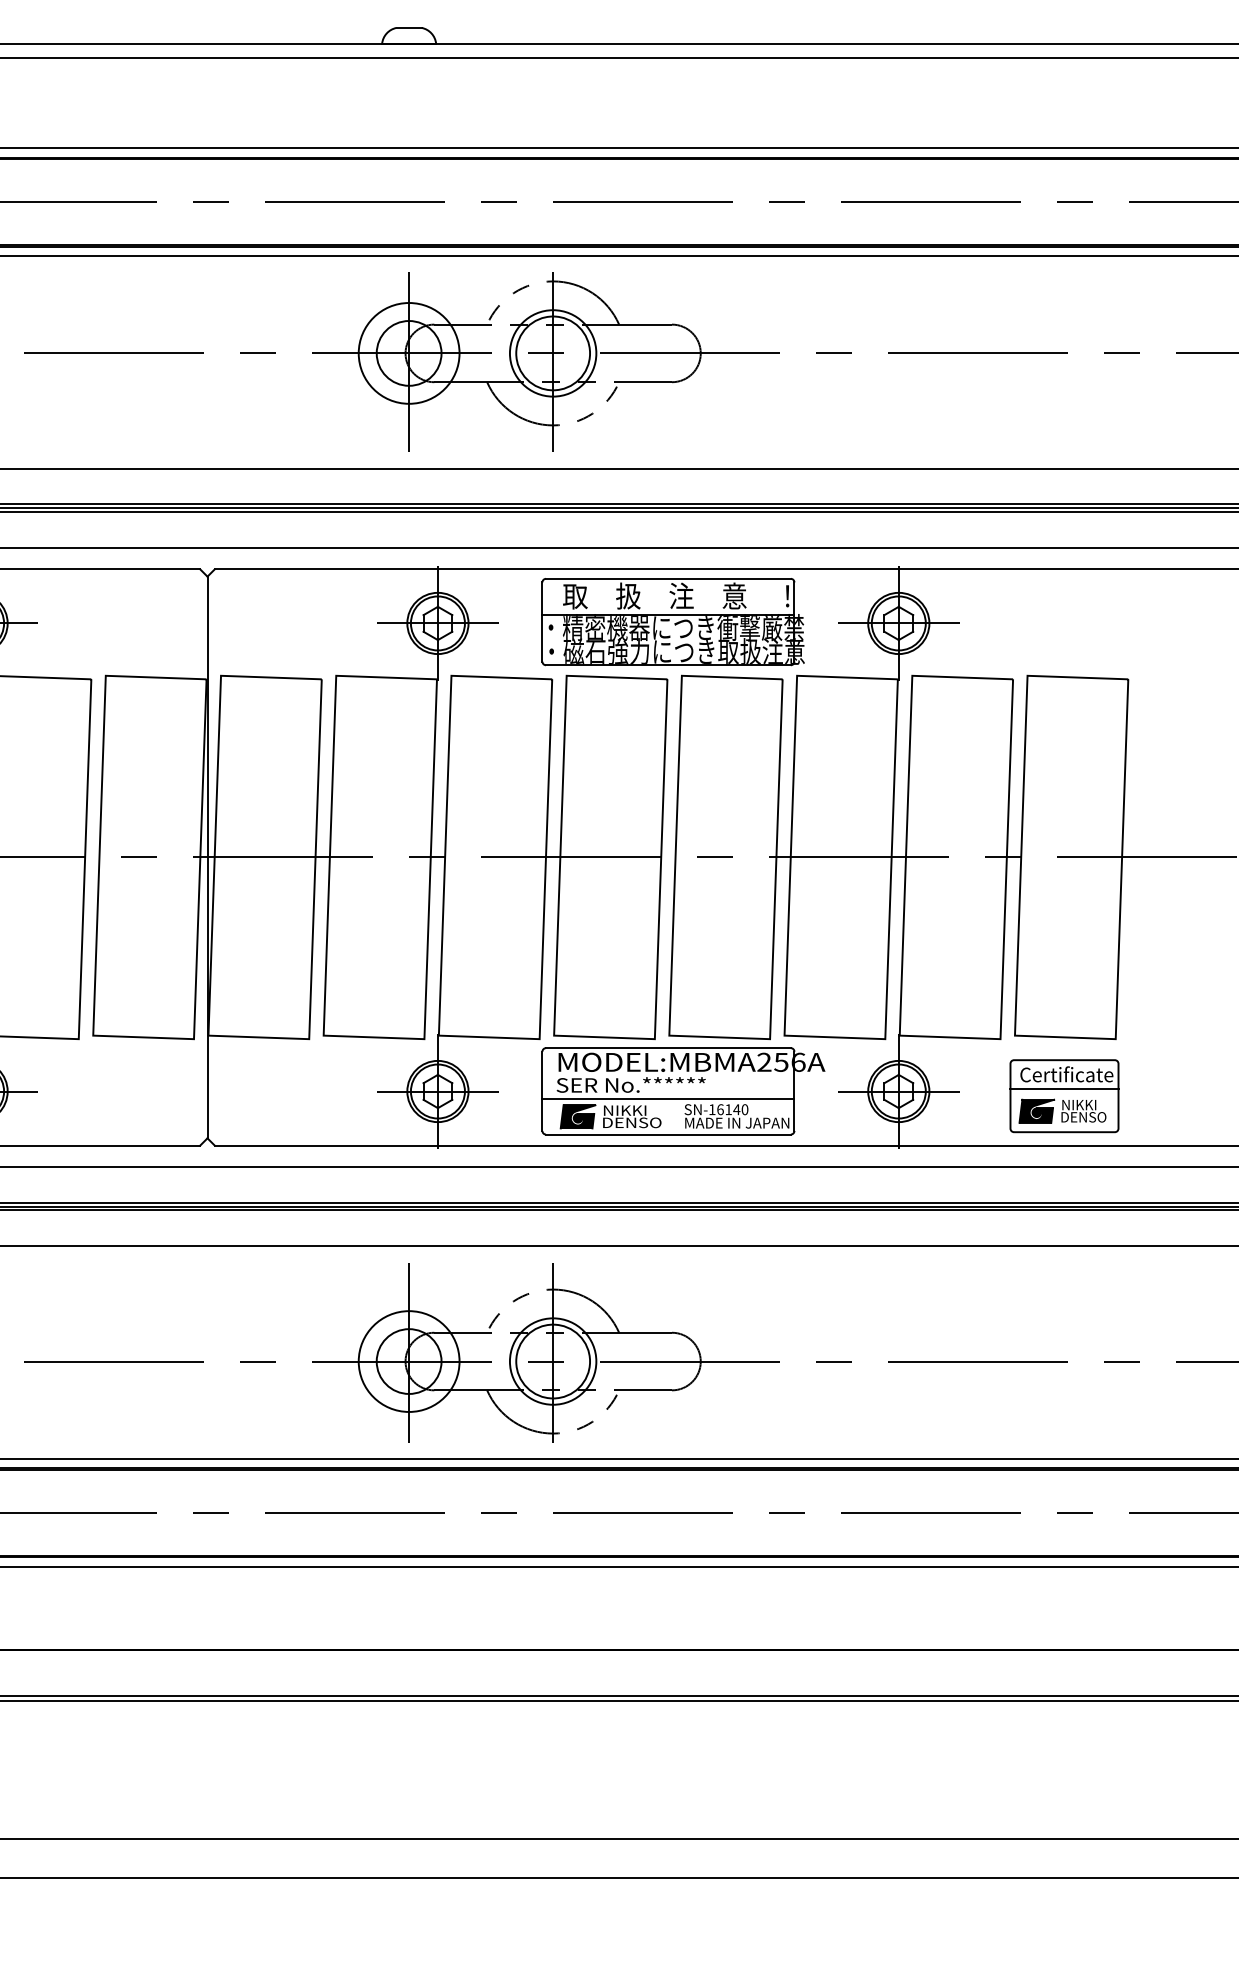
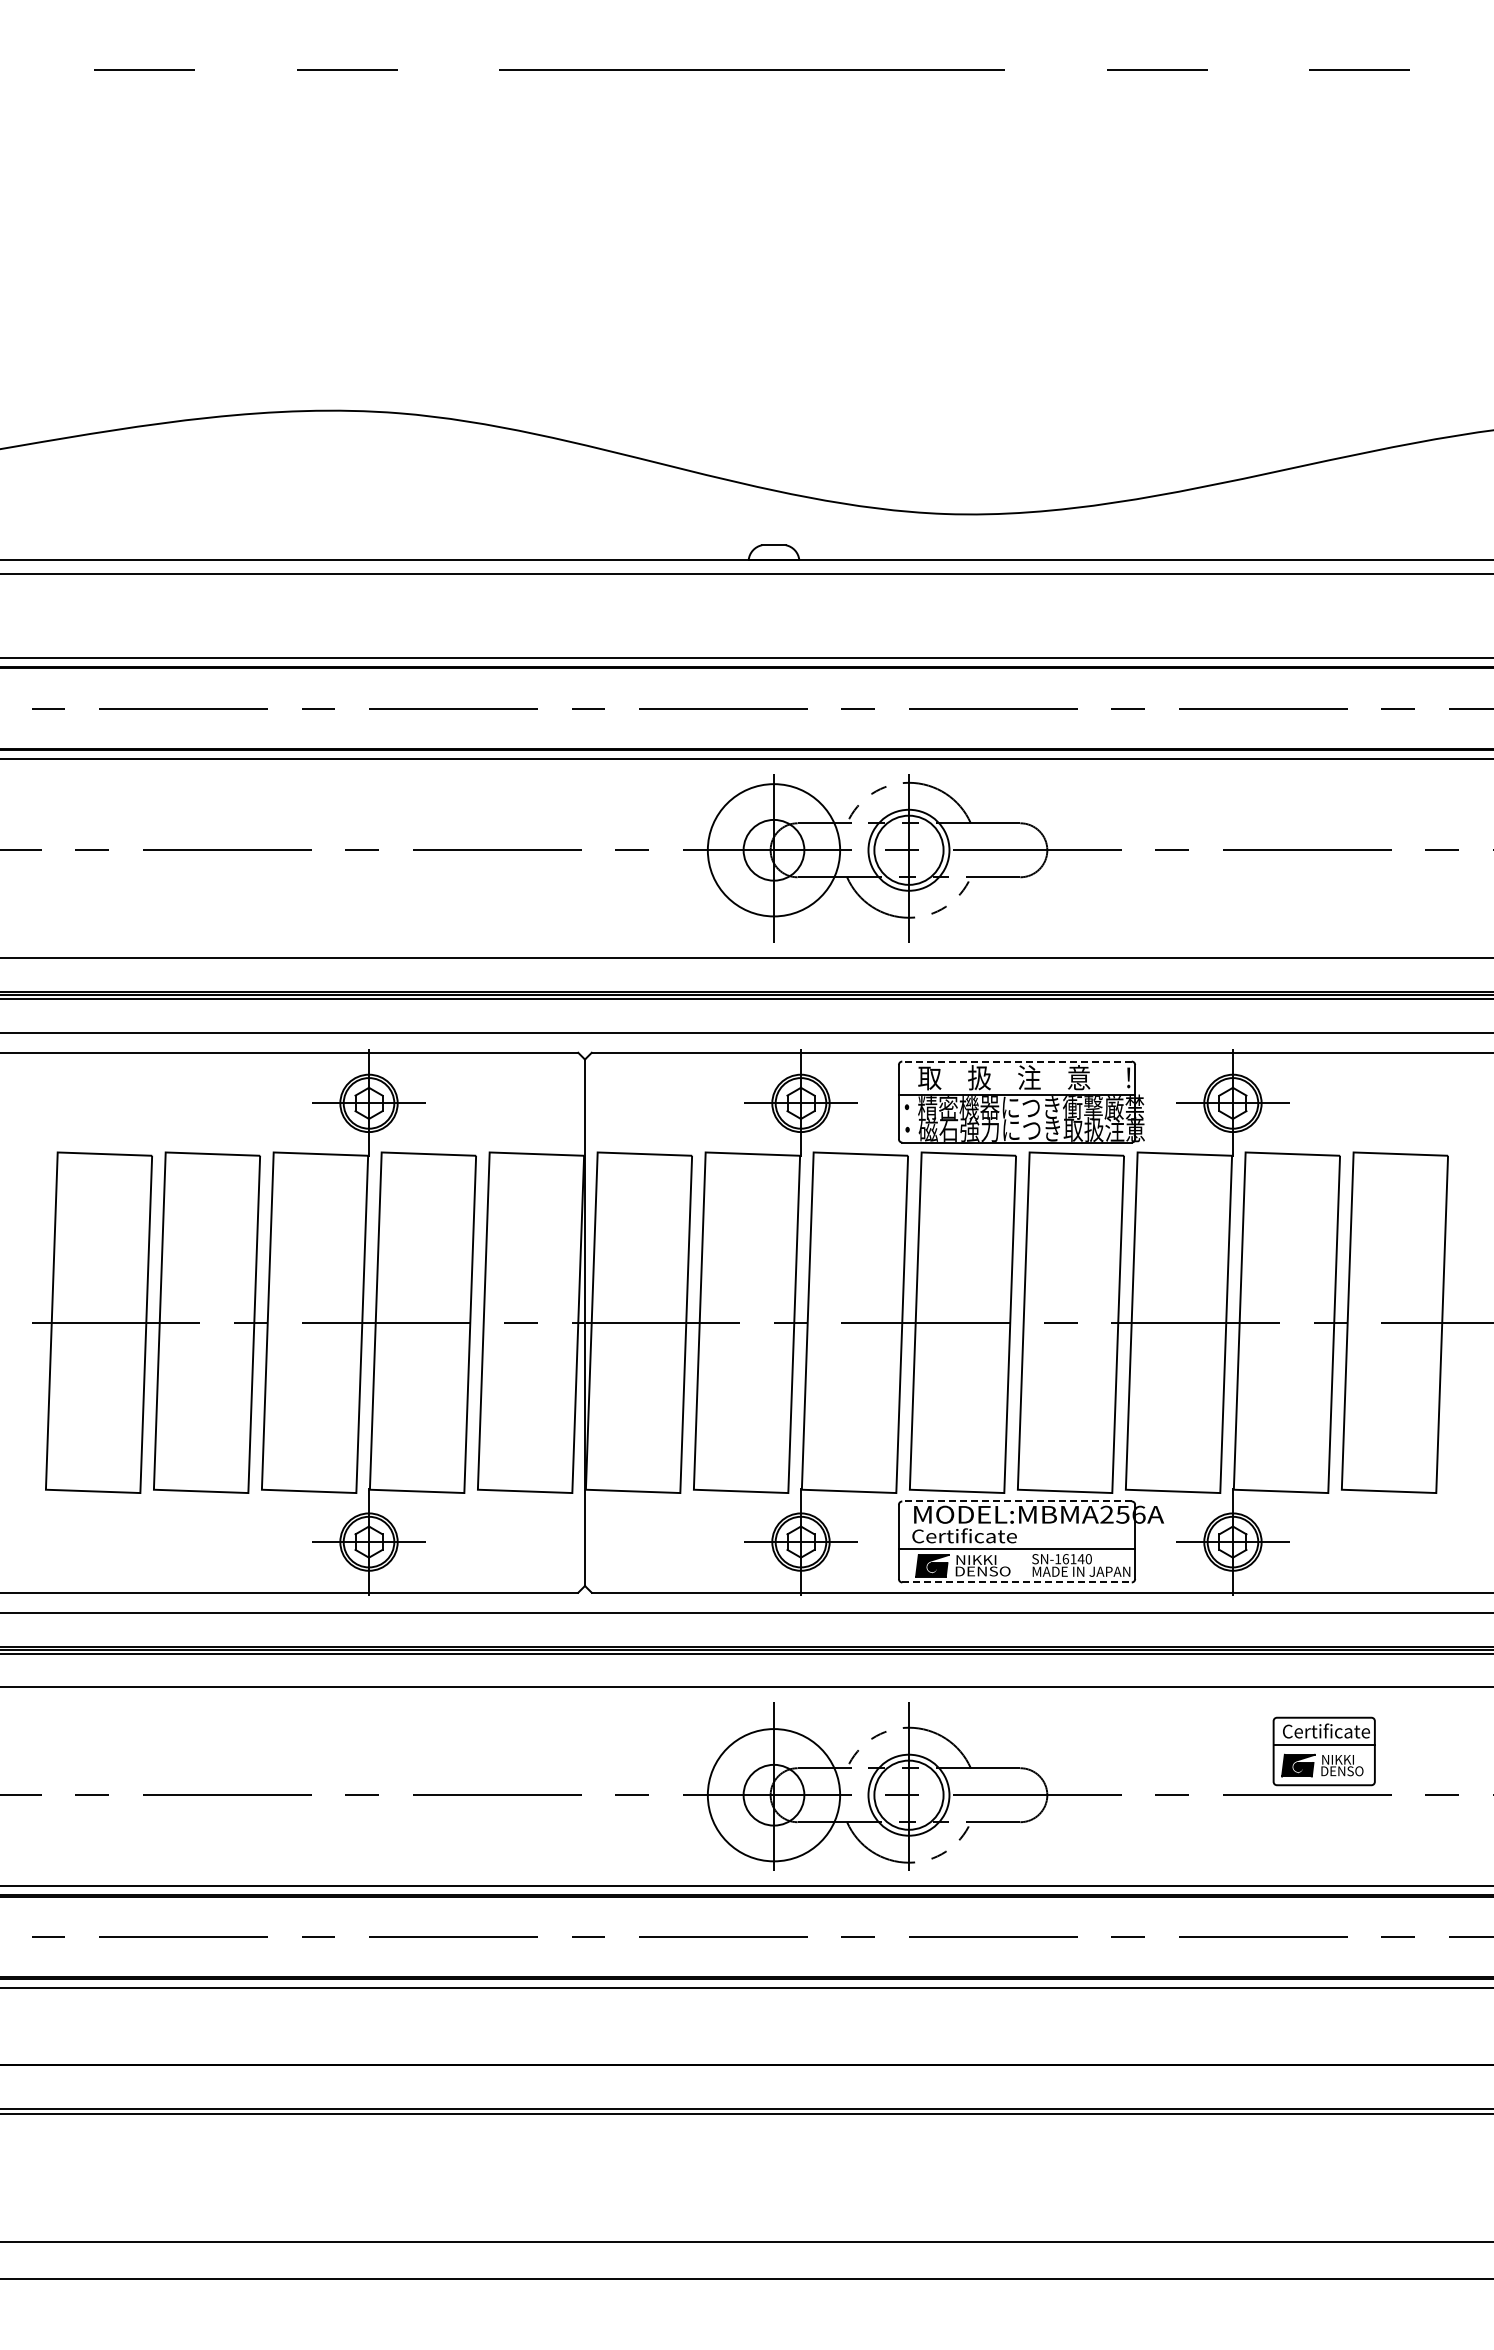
circle: (408, 353) -> (773, 850), size x1.4
line: (668, 578) -> (1017, 1061), solid -> dashed
line: (668, 1048) -> (1017, 1501), solid -> dashed
text: (630, 1084) -> (981, 1535), SER No.****** -> Certificate
part: (1063, 1096) -> (1323, 1751), moved
line: (668, 1134) -> (1017, 1582), solid -> dashed
circle: (408, 1360) -> (773, 1794), size x1.4

